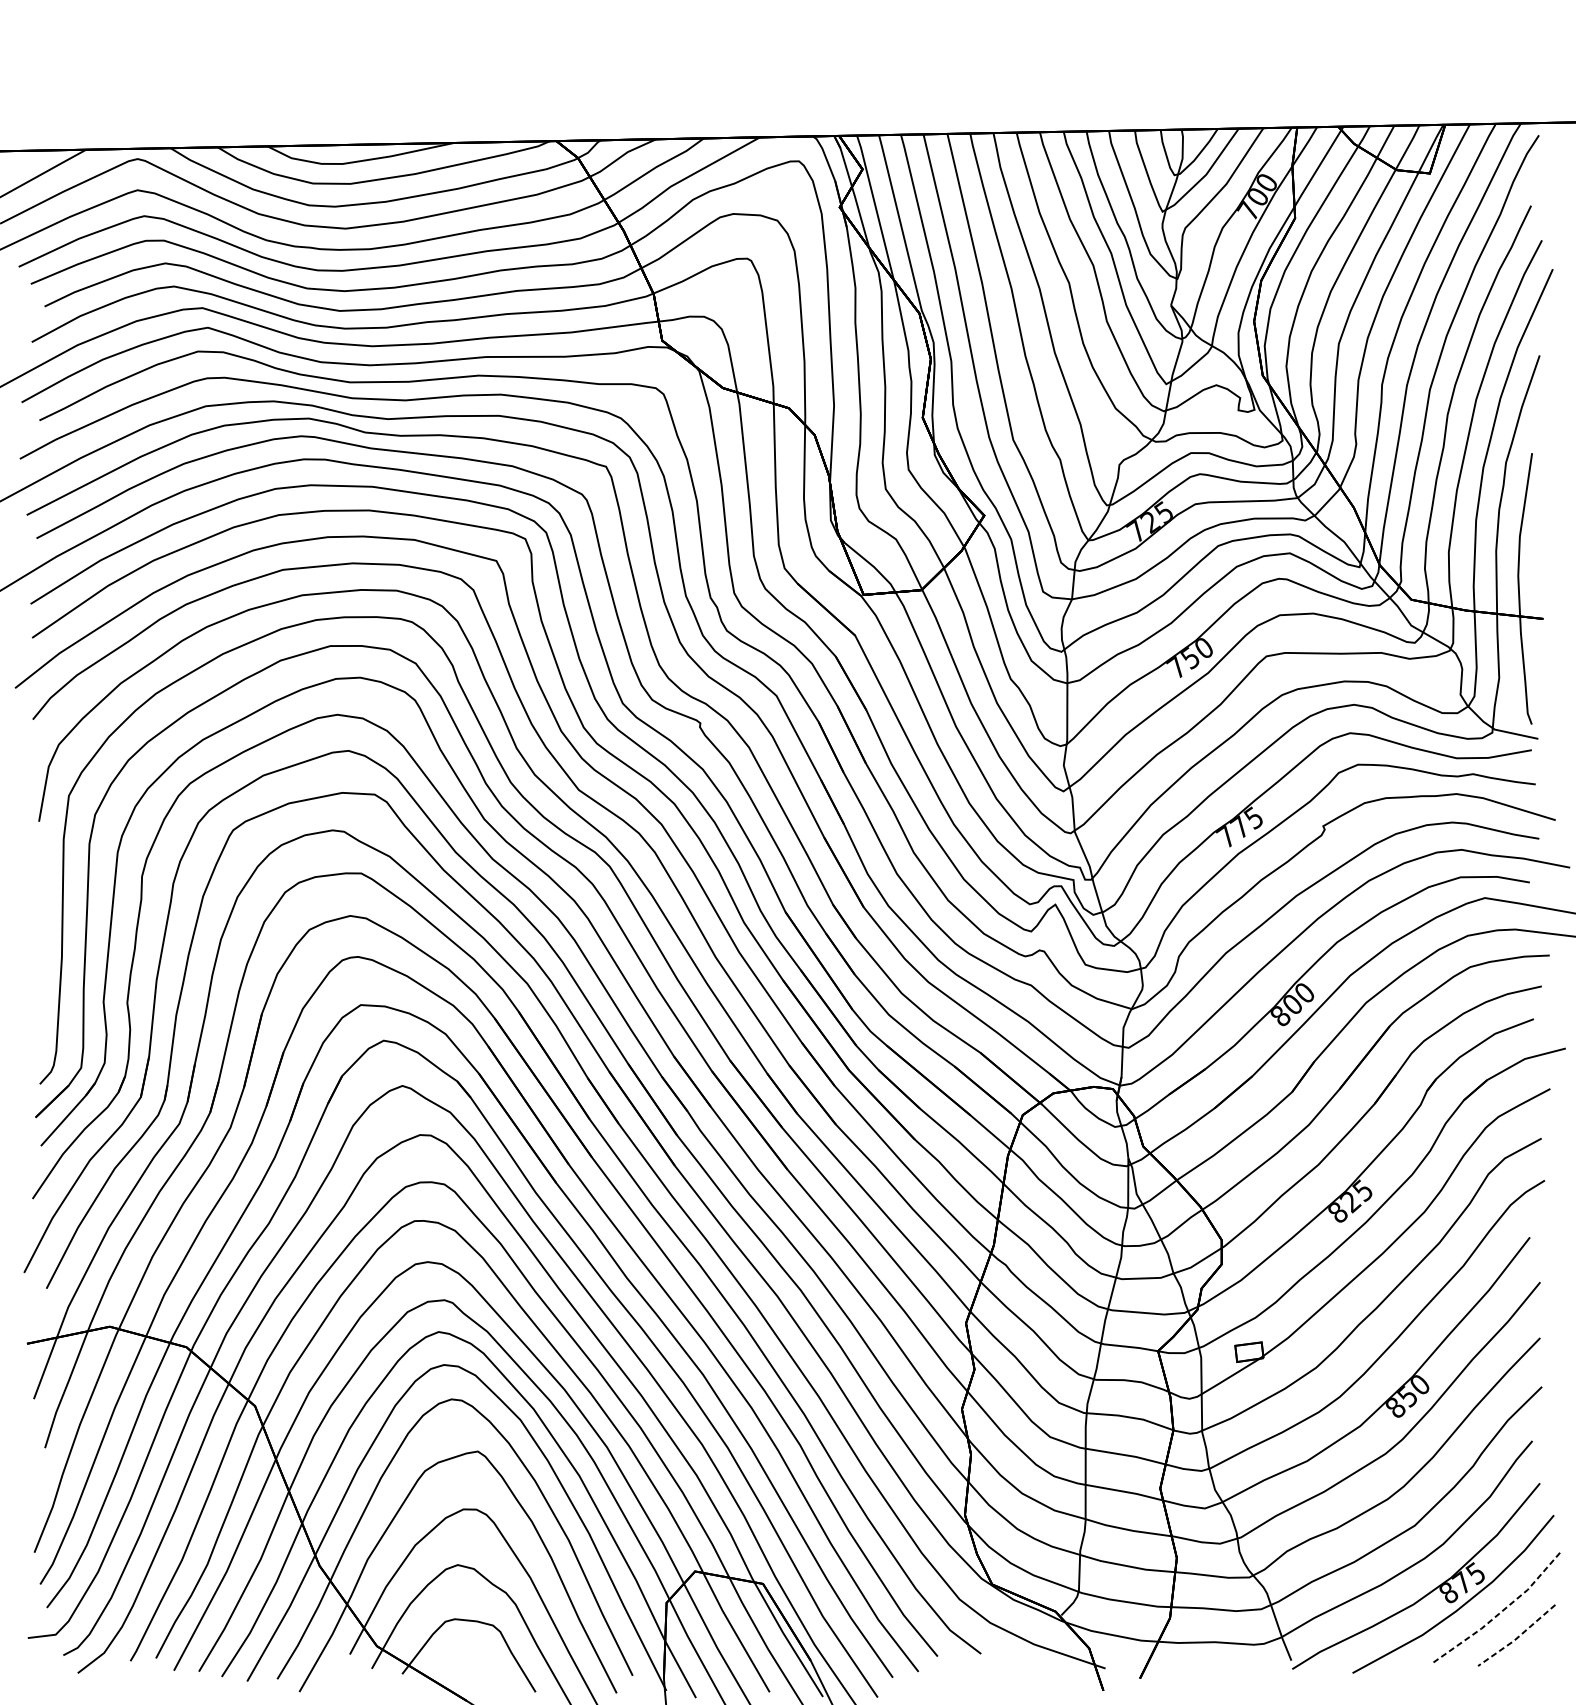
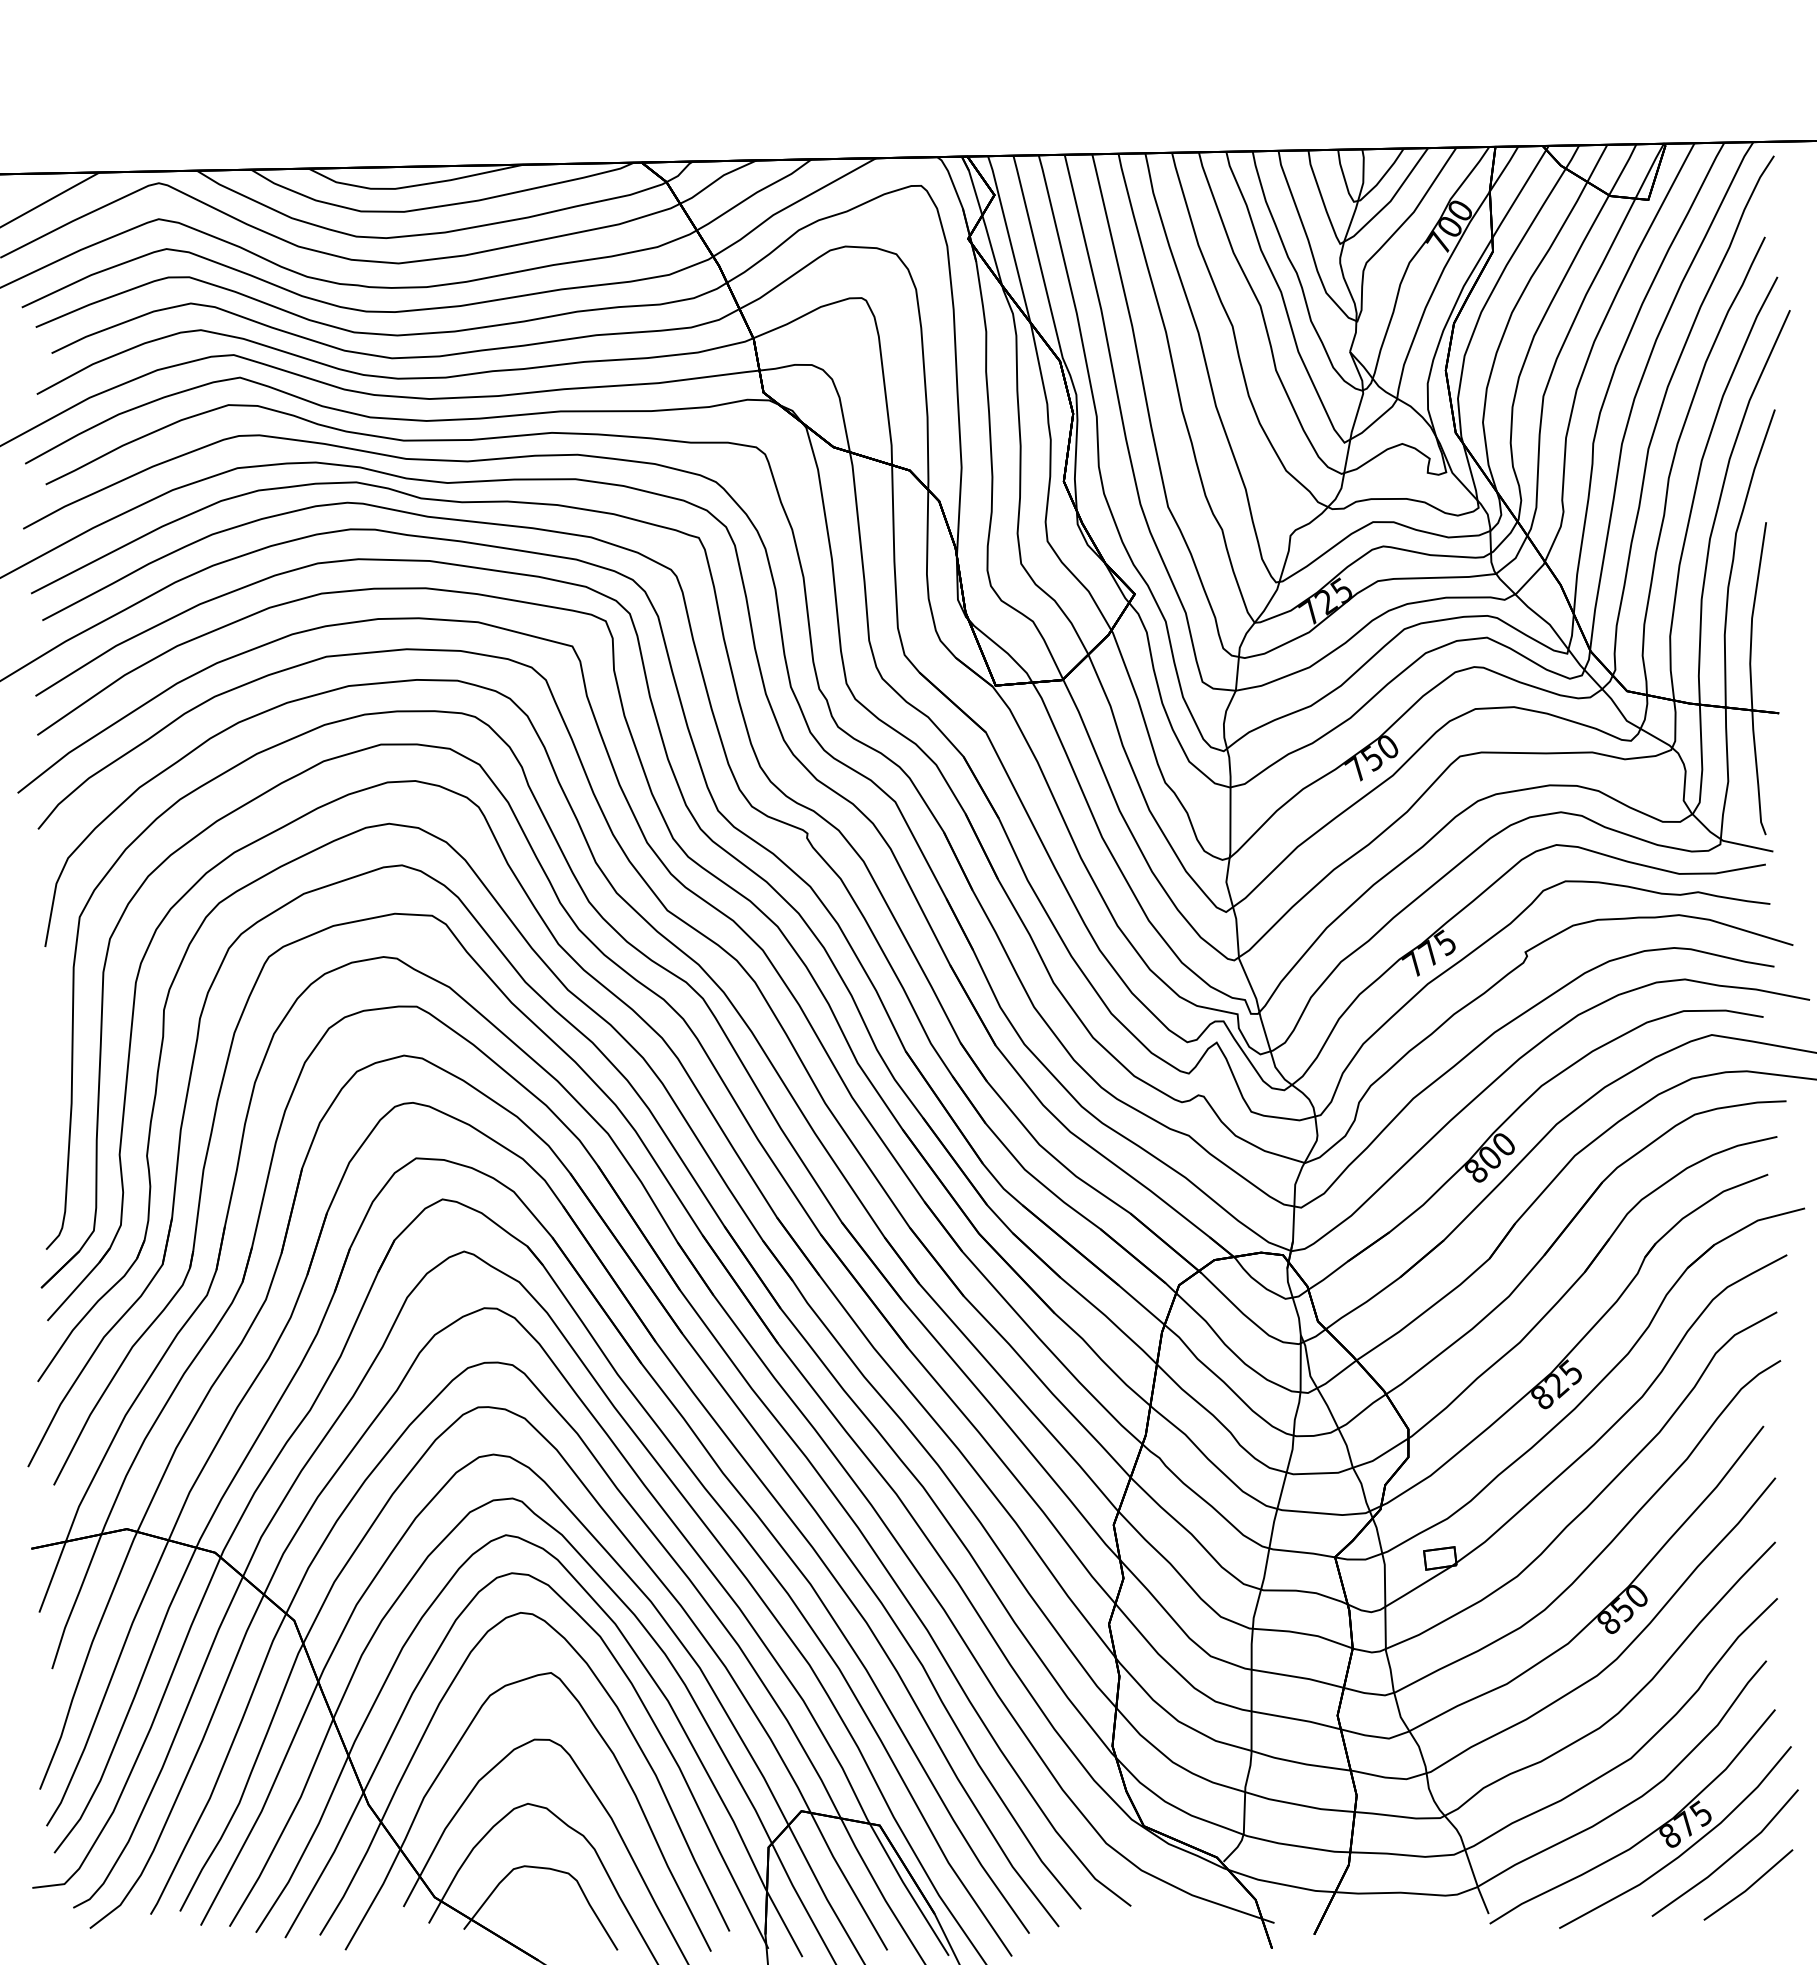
line: (1500, 1612) -> (1729, 1858), dashed -> solid
line: (1517, 1637) -> (1749, 1887), dashed -> solid

